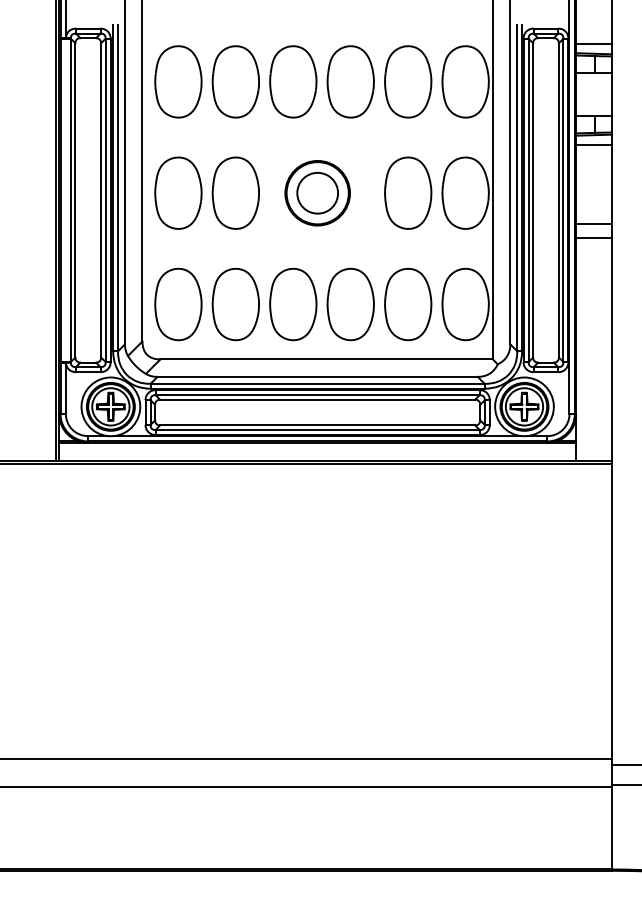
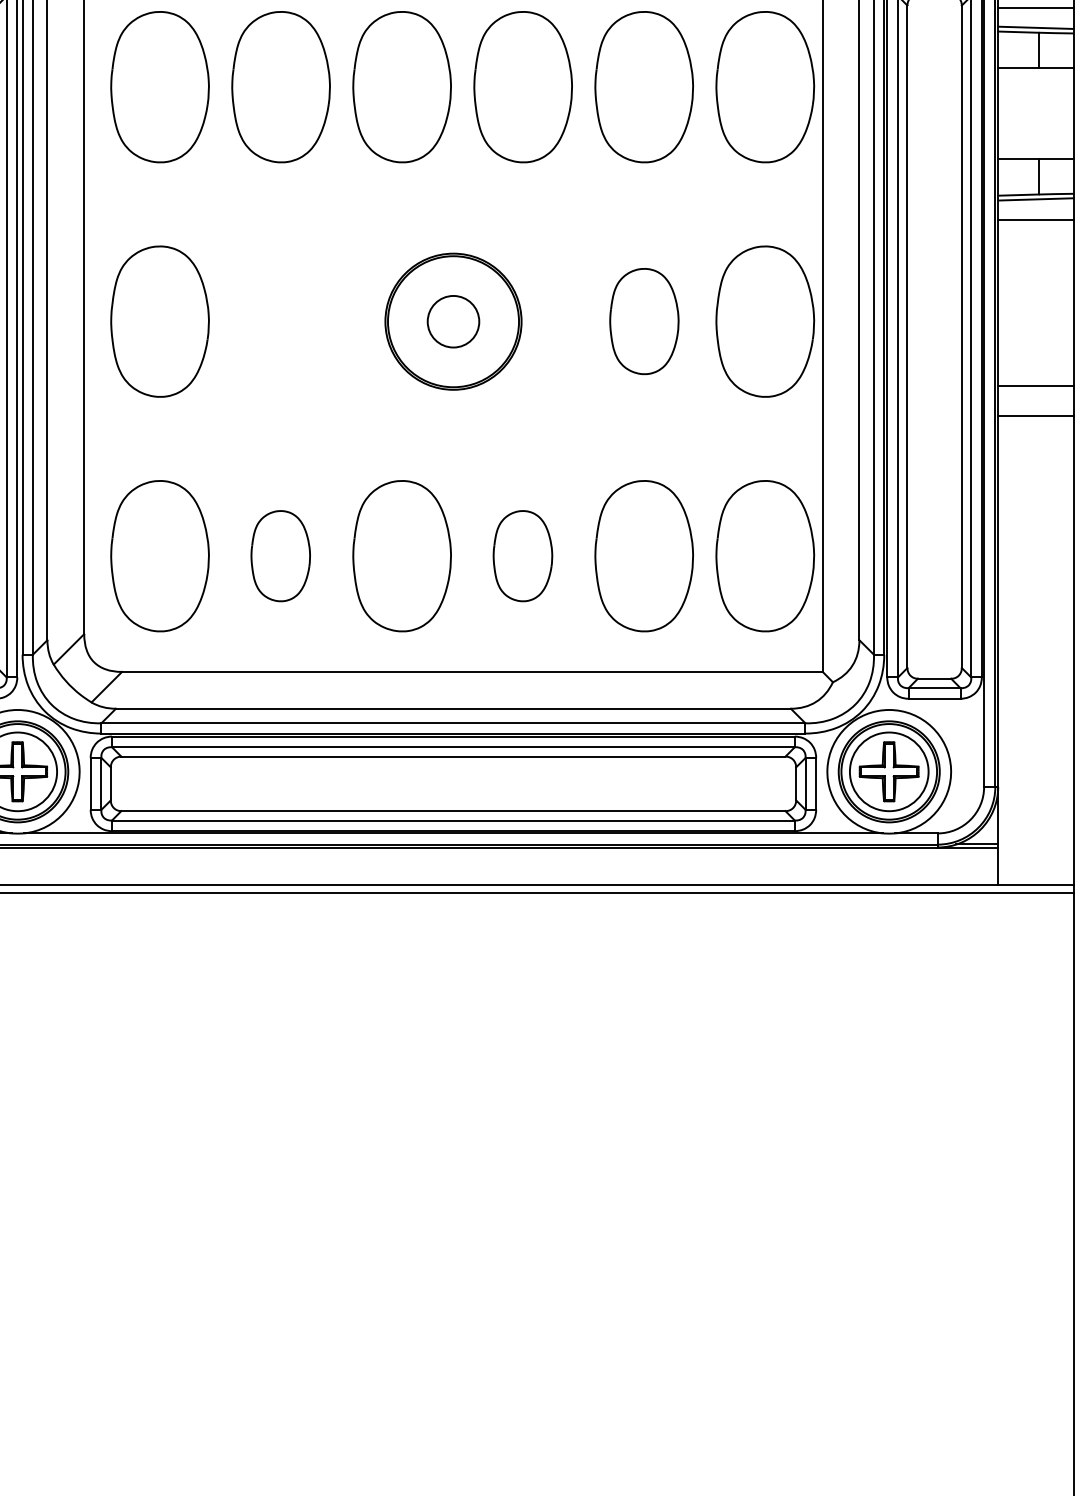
part: (235, 192) -> (280, 320), removed
circle: (317, 192) -> (453, 320), size x0.6
part: (408, 192) -> (644, 320), size x0.7
part: (235, 304) -> (280, 556), size x0.6
part: (350, 304) -> (522, 556), size x0.6

